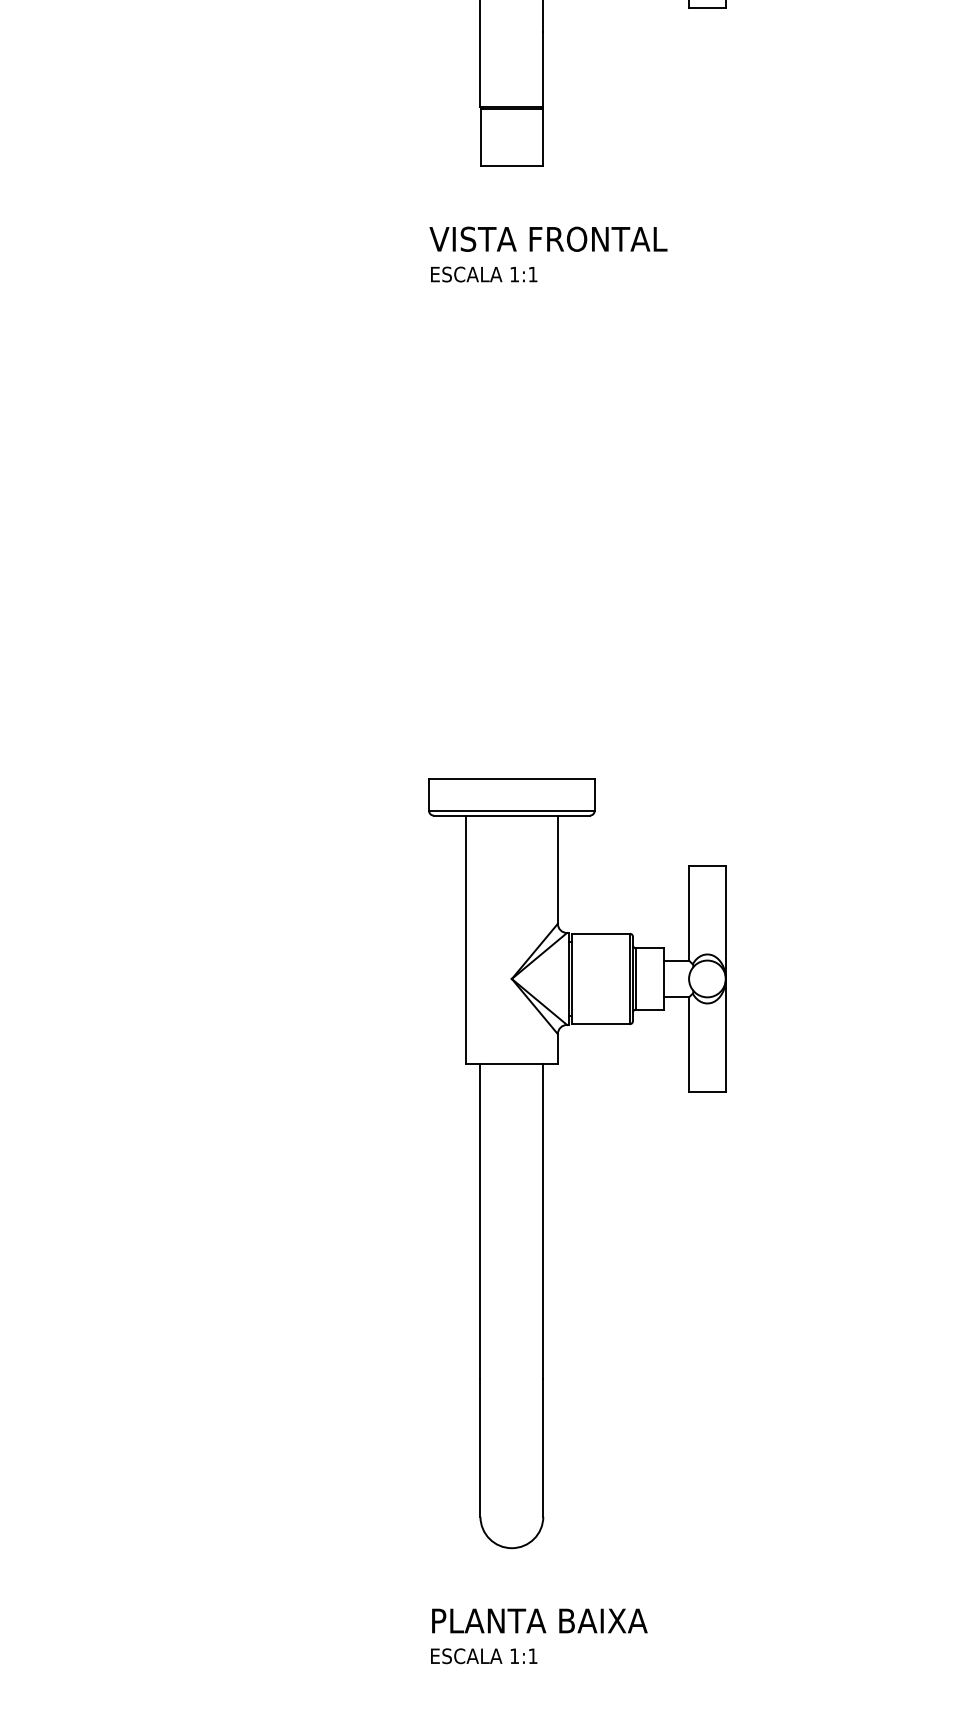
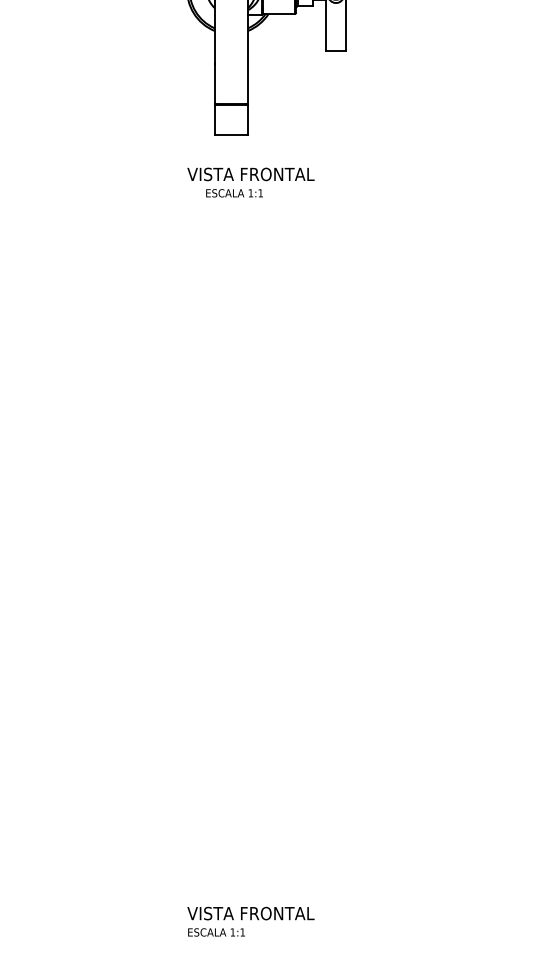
text: (484, 274) -> (234, 193), moved
part: (543, 1162) -> (248, 668), removed
text: (547, 1620) -> (250, 913), PLANTA BAIXA -> VISTA FRONTAL

